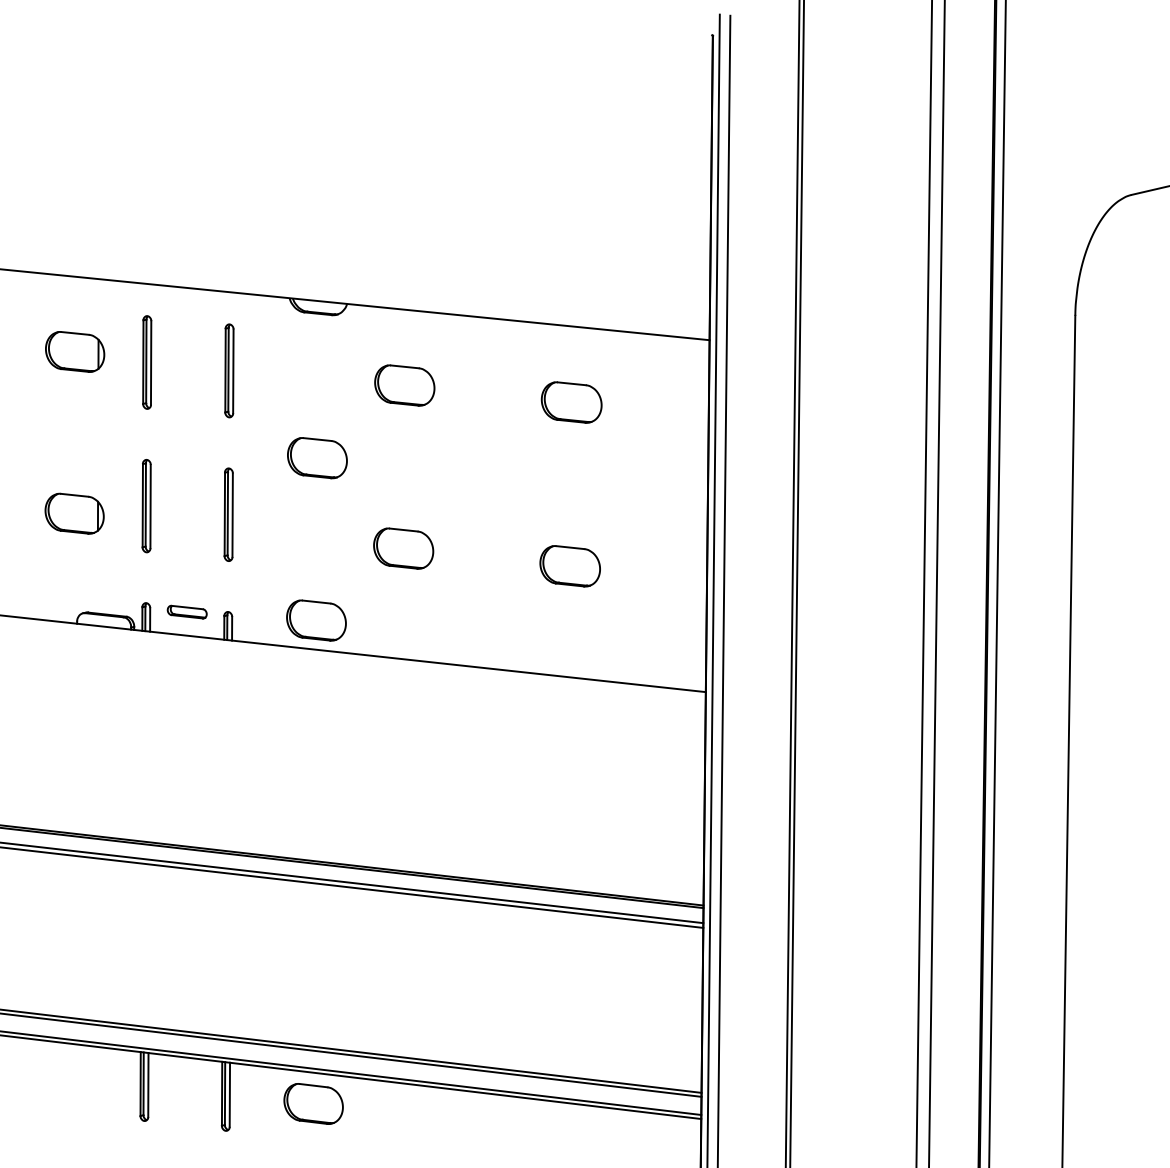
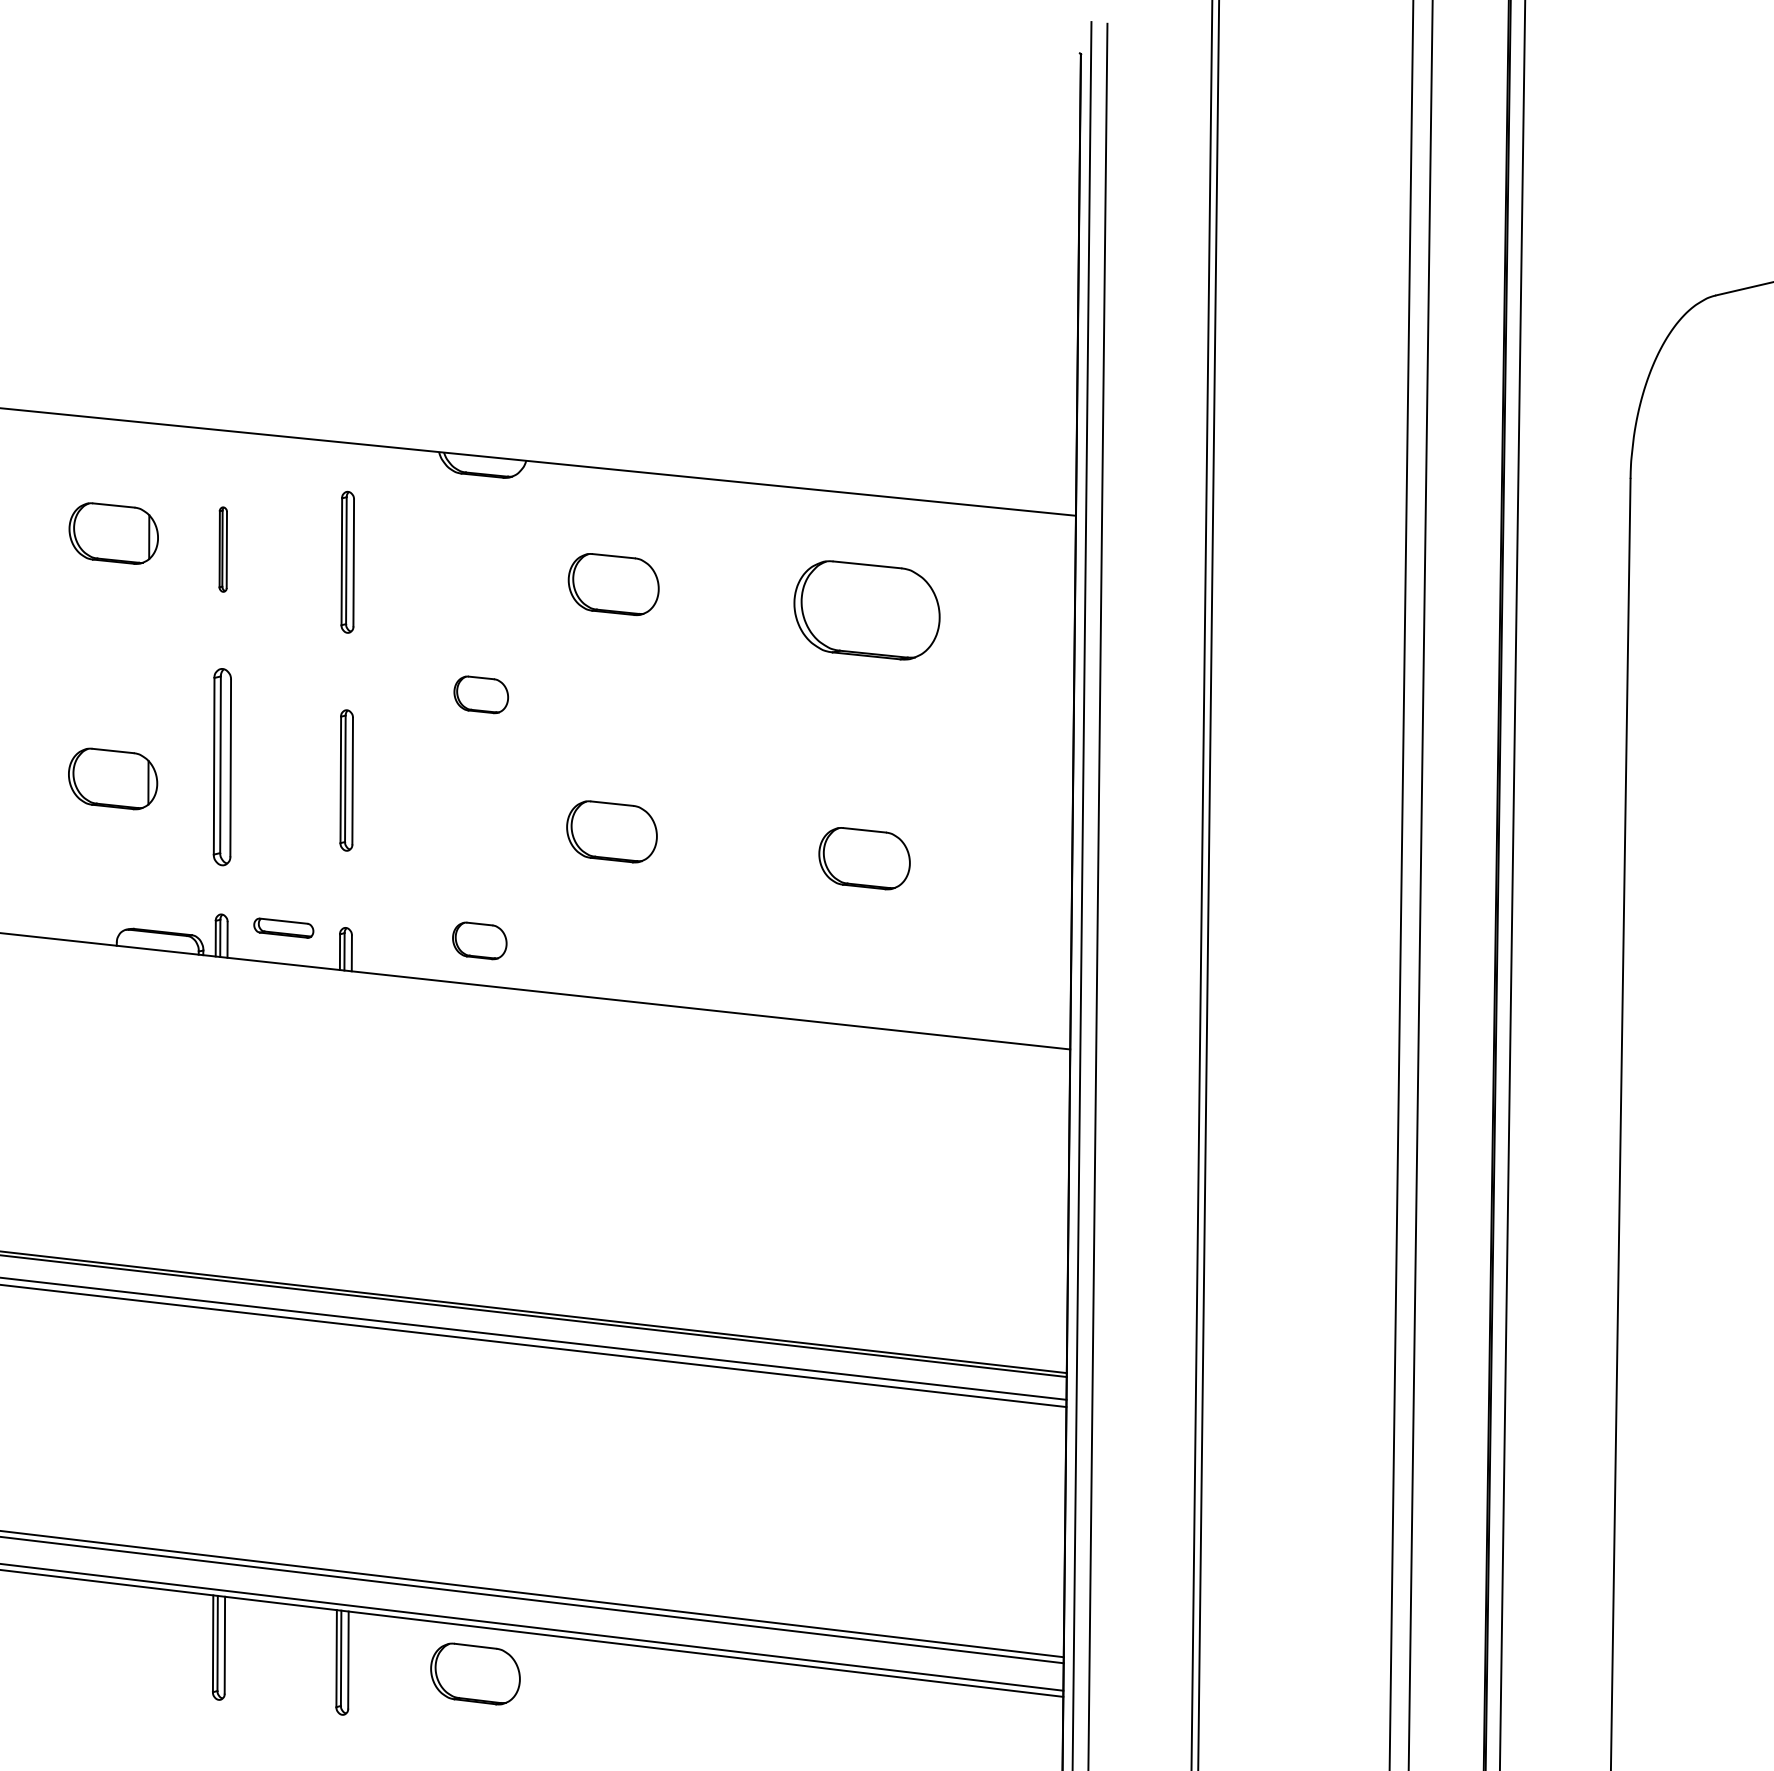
part: (147, 362) -> (223, 549), size x0.6
part: (571, 402) -> (866, 610), size x1.6
part: (317, 458) -> (481, 695), size x0.6
part: (146, 506) -> (222, 767), size x1.4
part: (316, 620) -> (479, 940), size x0.6

